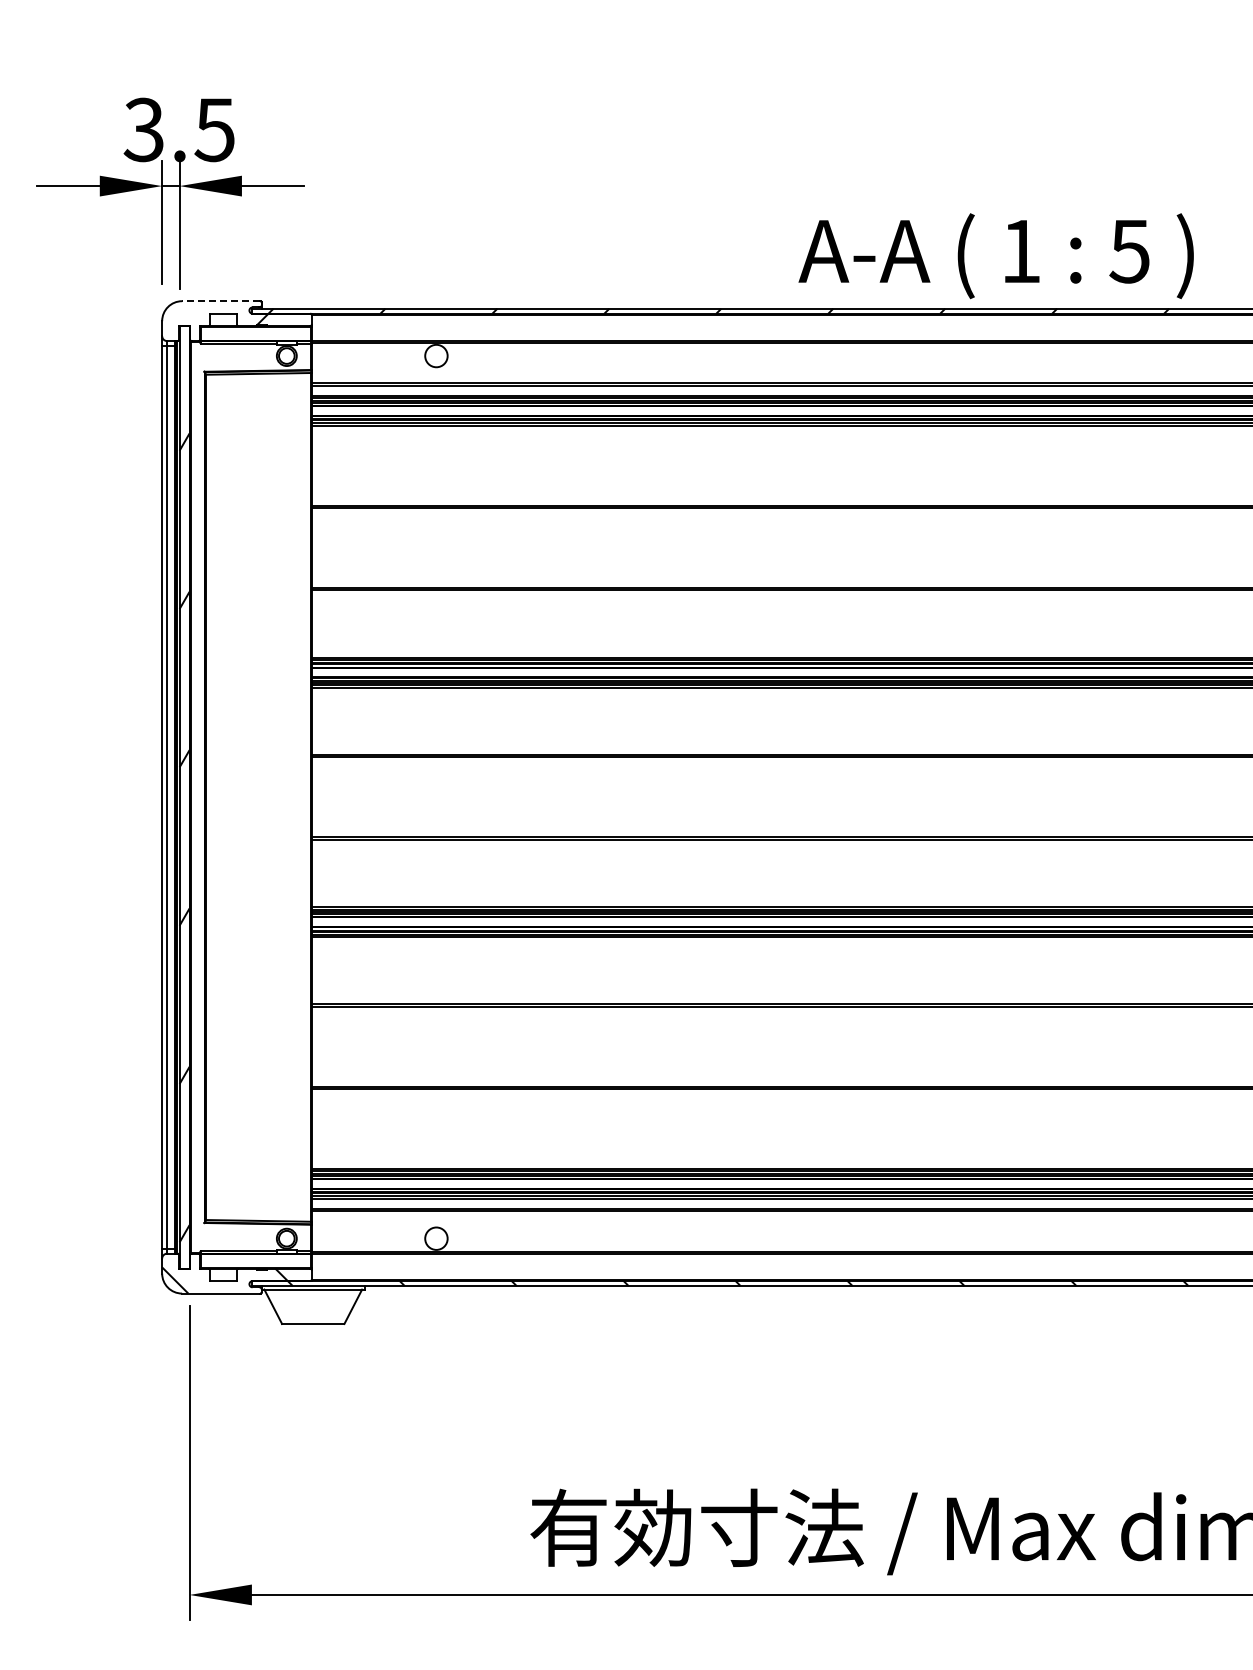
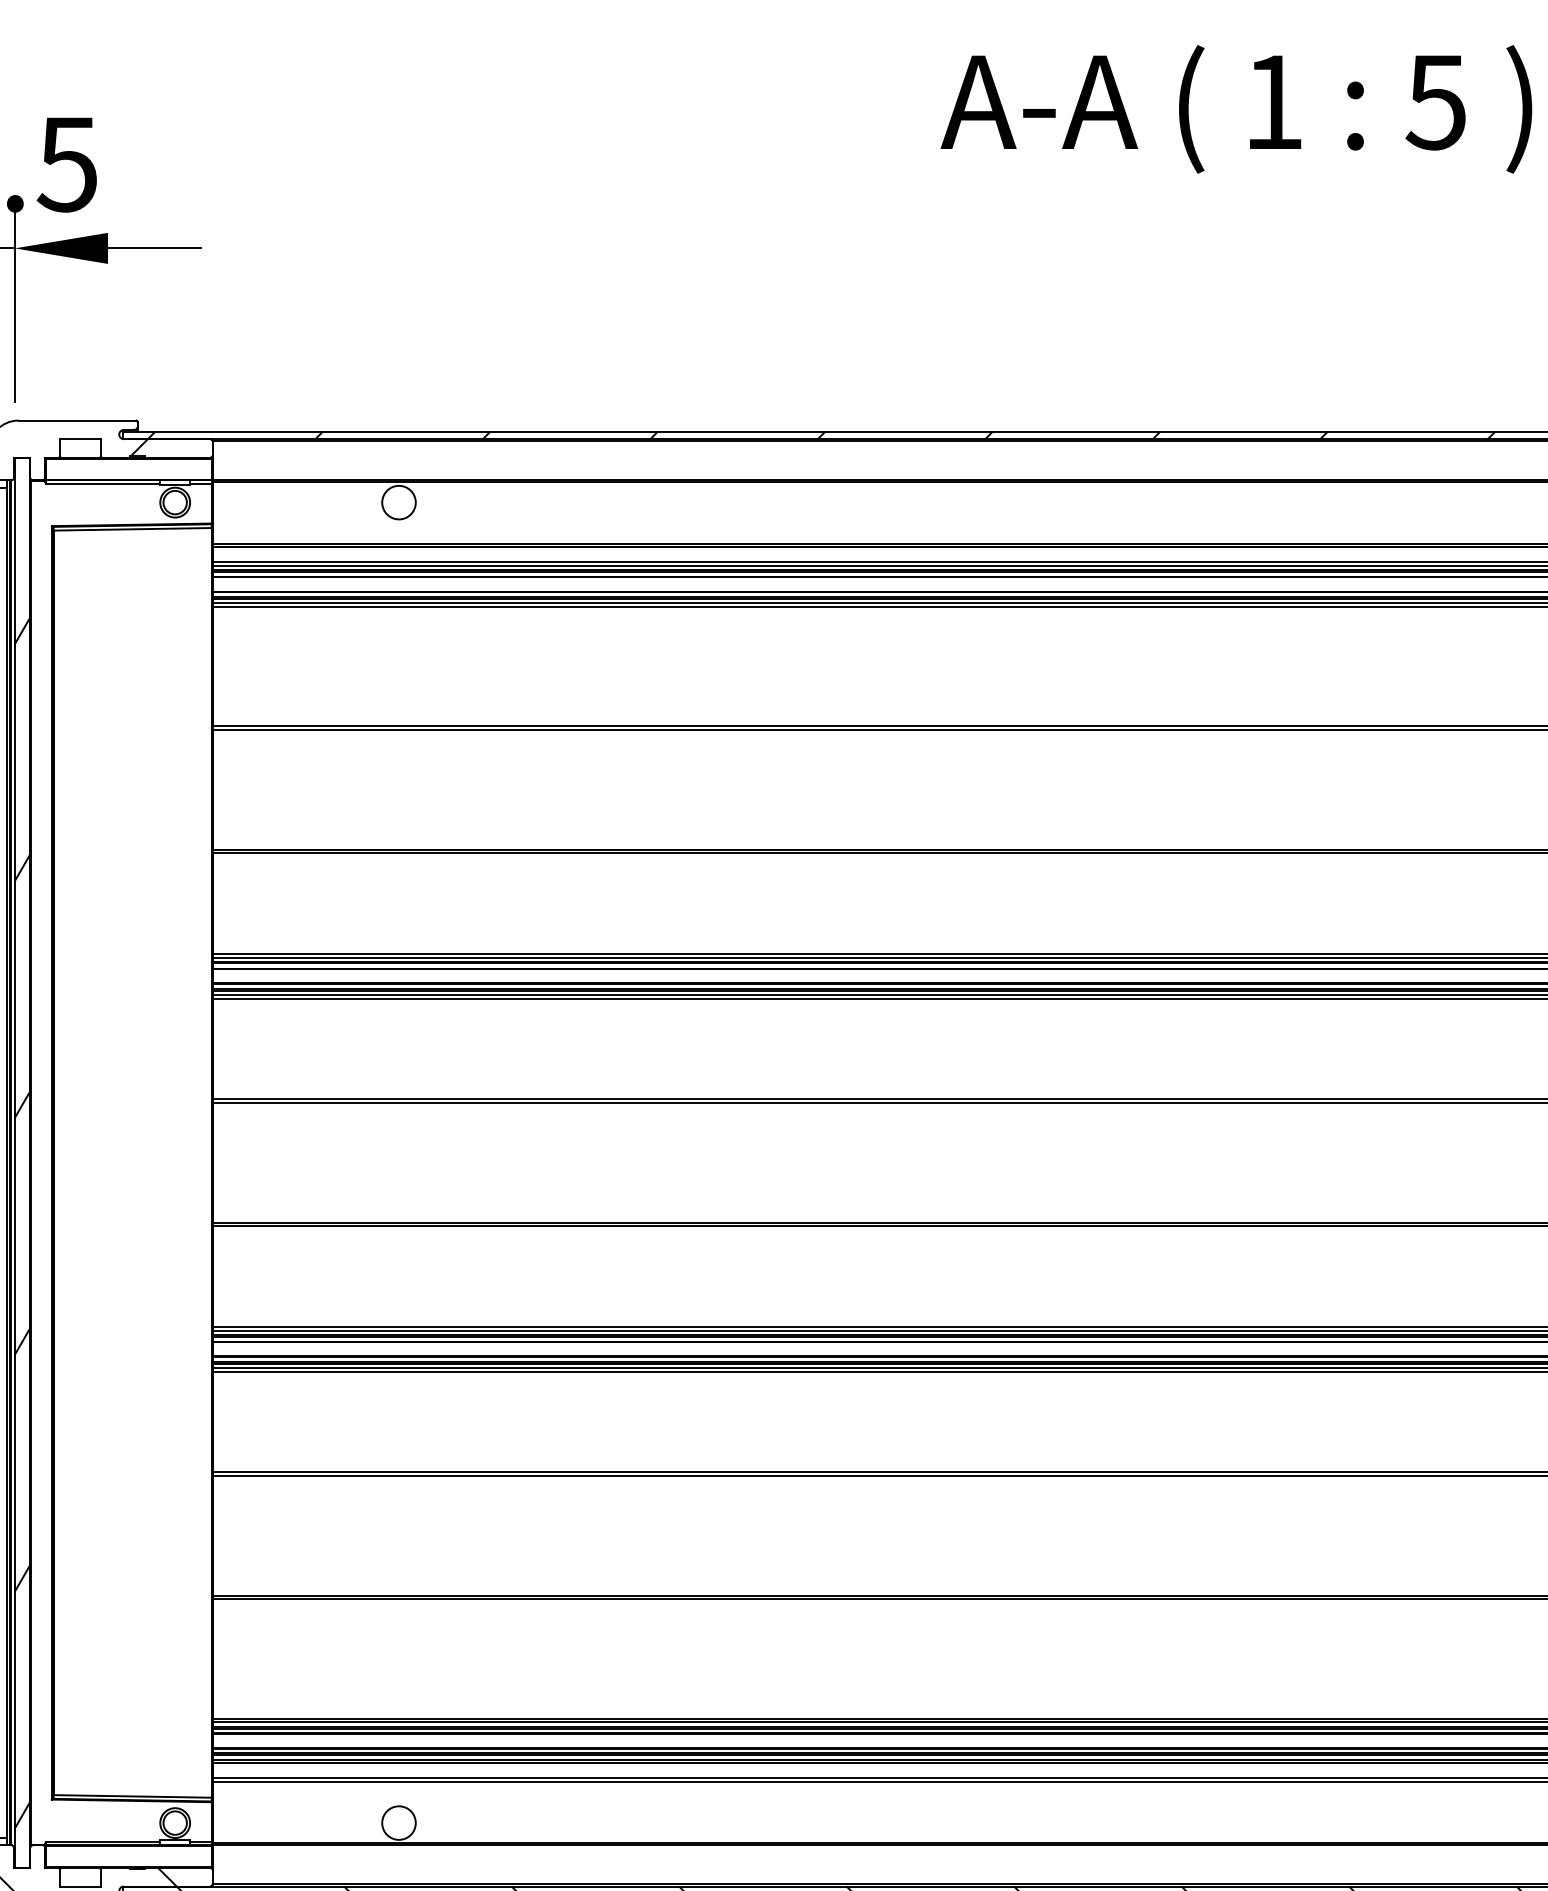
text: (995, 256) -> (1235, 109), moved
line: (220, 301) -> (75, 421), dashed -> solid

